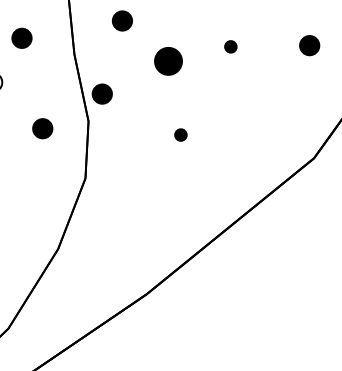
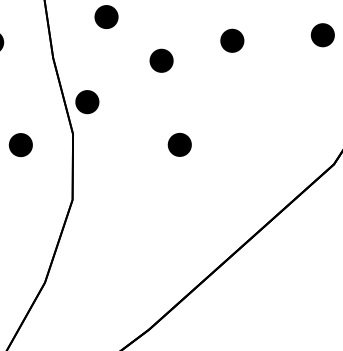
part: (230, 46) -> (231, 40), size x1.67
part: (168, 60) -> (161, 59), size x0.71
part: (180, 134) -> (179, 144), size x1.67

